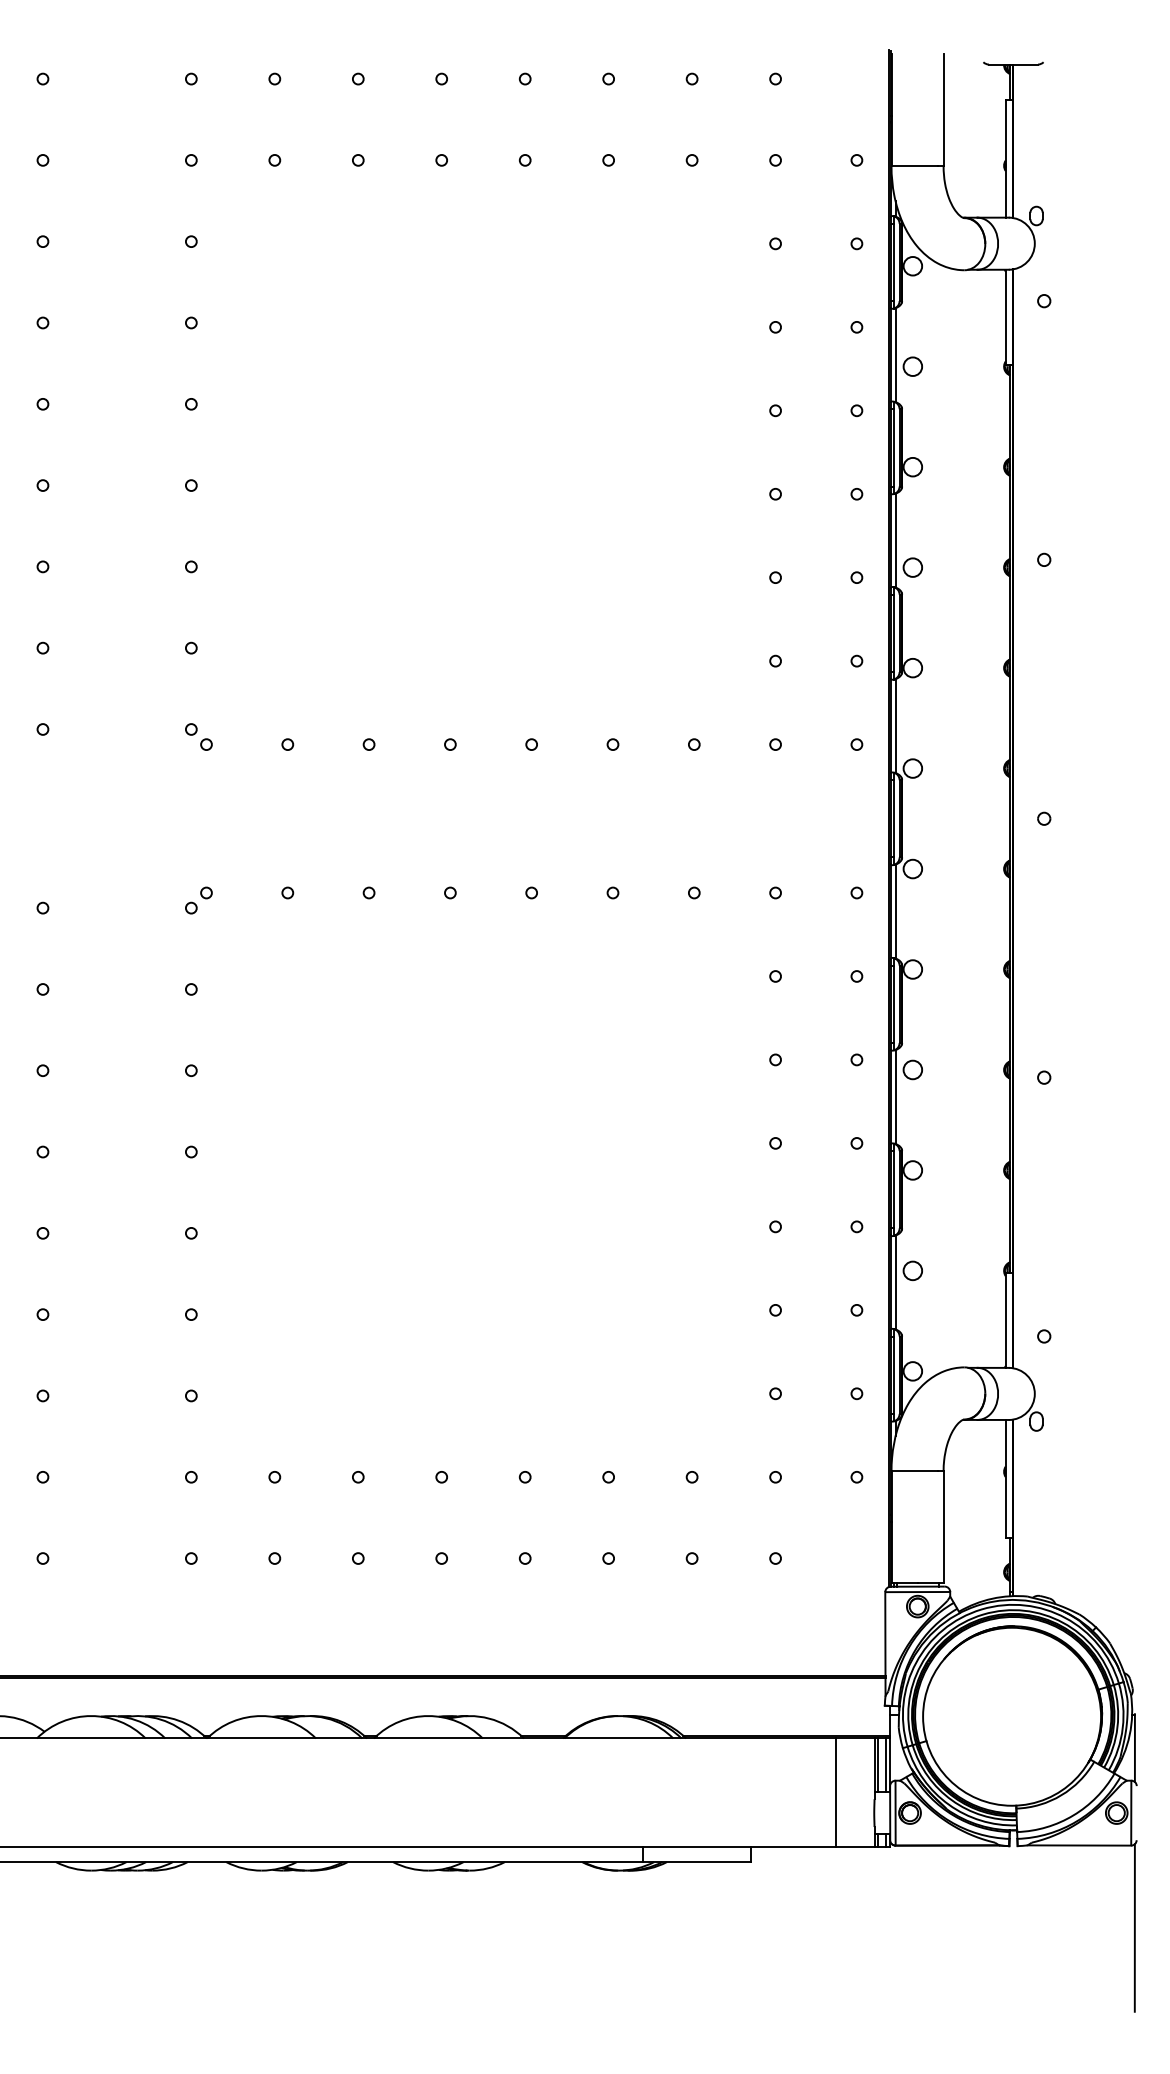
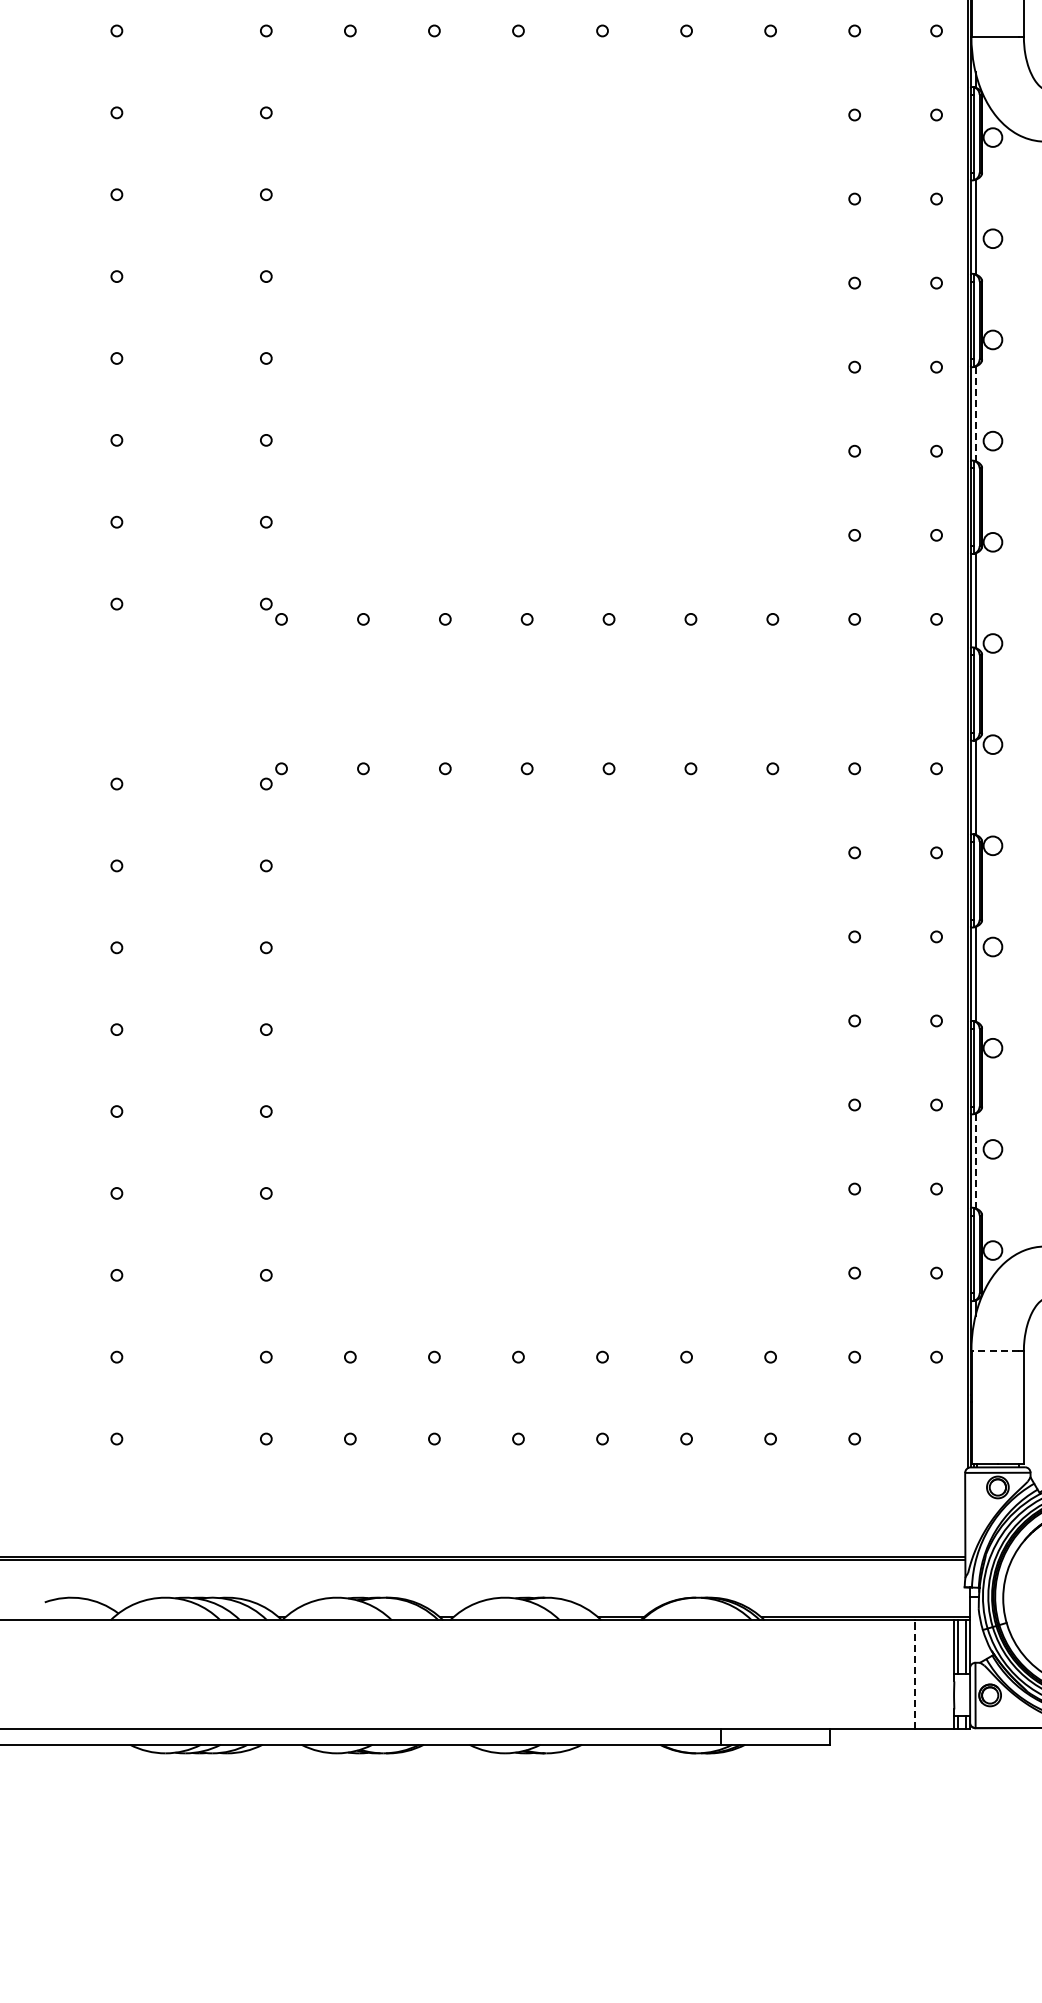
line: (895, 540) -> (975, 413), solid -> dashed
line: (895, 1282) -> (975, 1161), solid -> dashed
line: (914, 1471) -> (994, 1351), solid -> dashed
line: (835, 1792) -> (915, 1674), solid -> dashed

